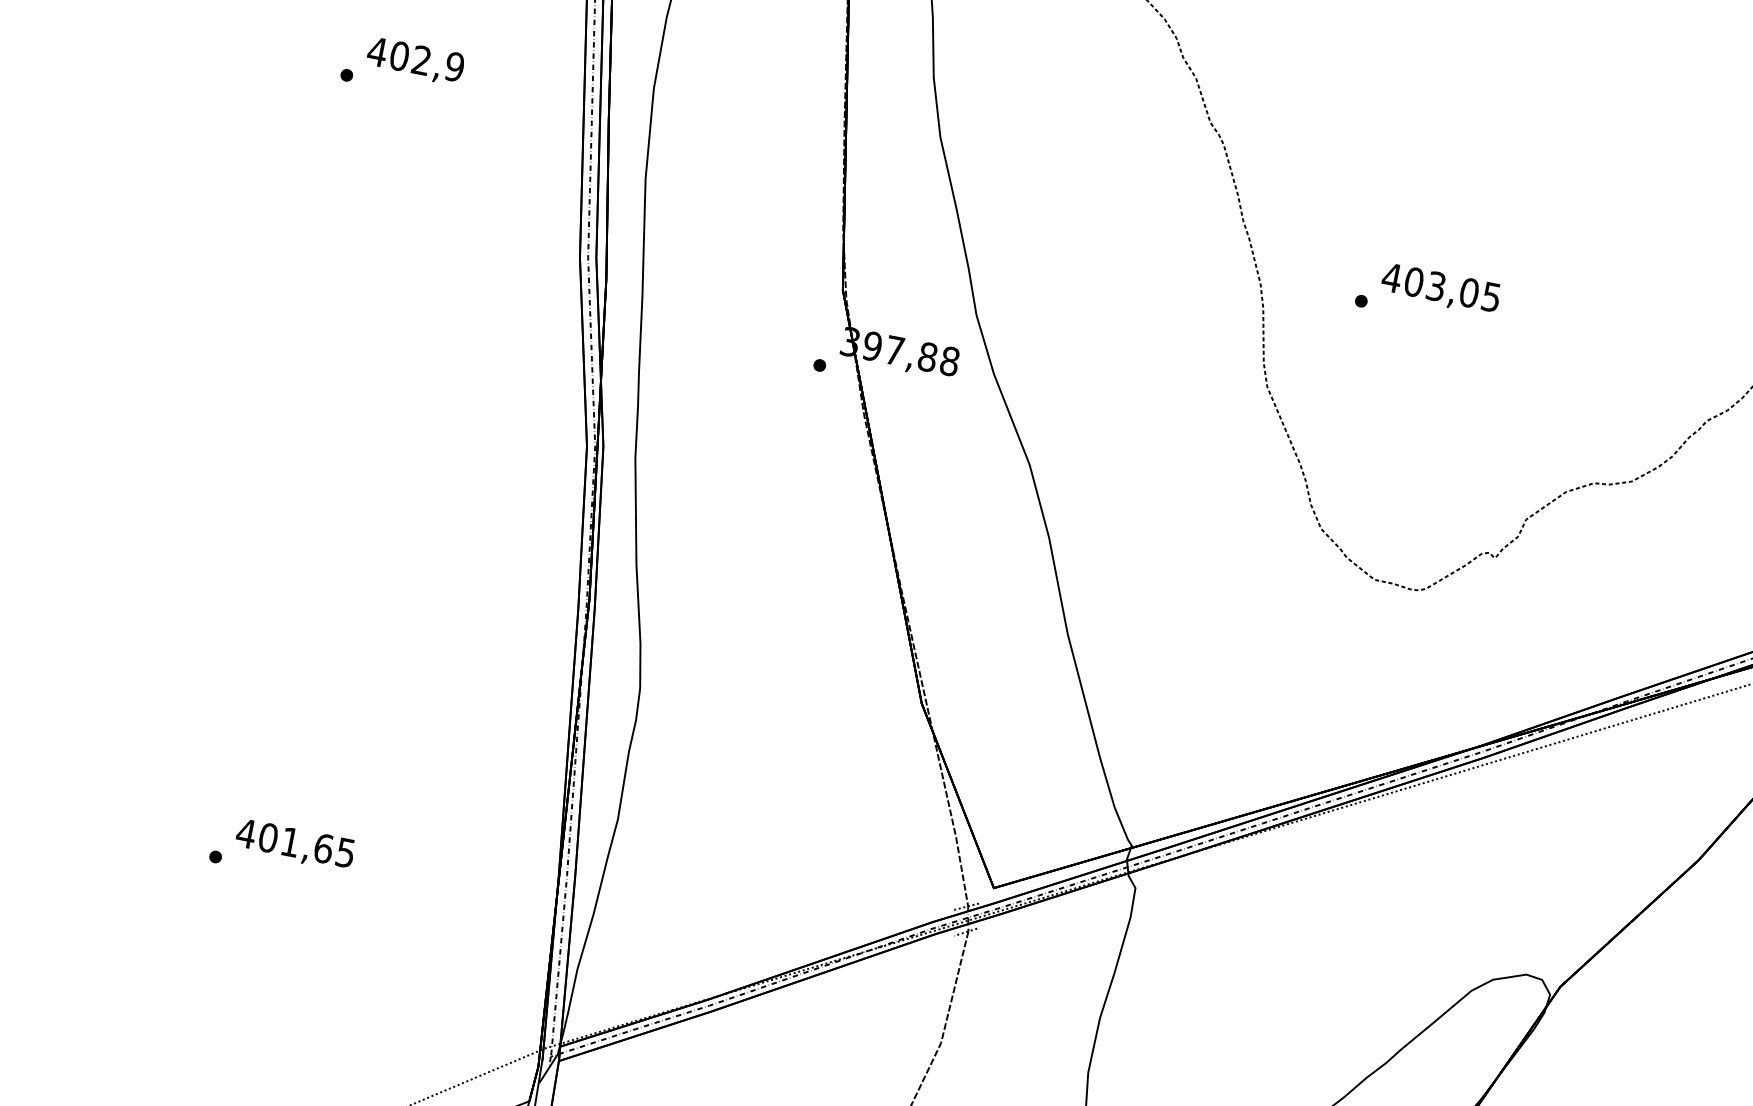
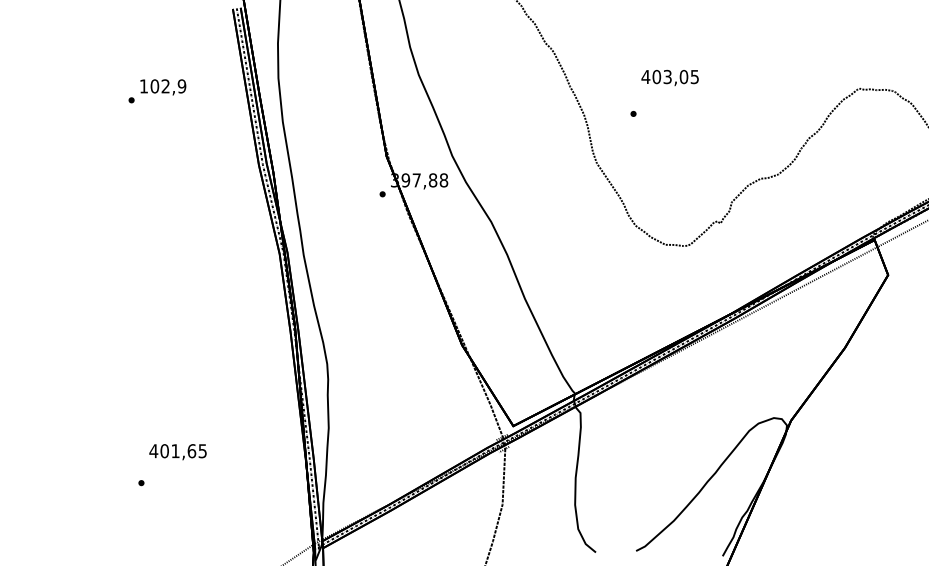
text: (376, 51) -> (143, 86), 402,9 -> 102,9
text: (1439, 288) -> (669, 77), moved
text: (293, 845) -> (177, 452), moved

